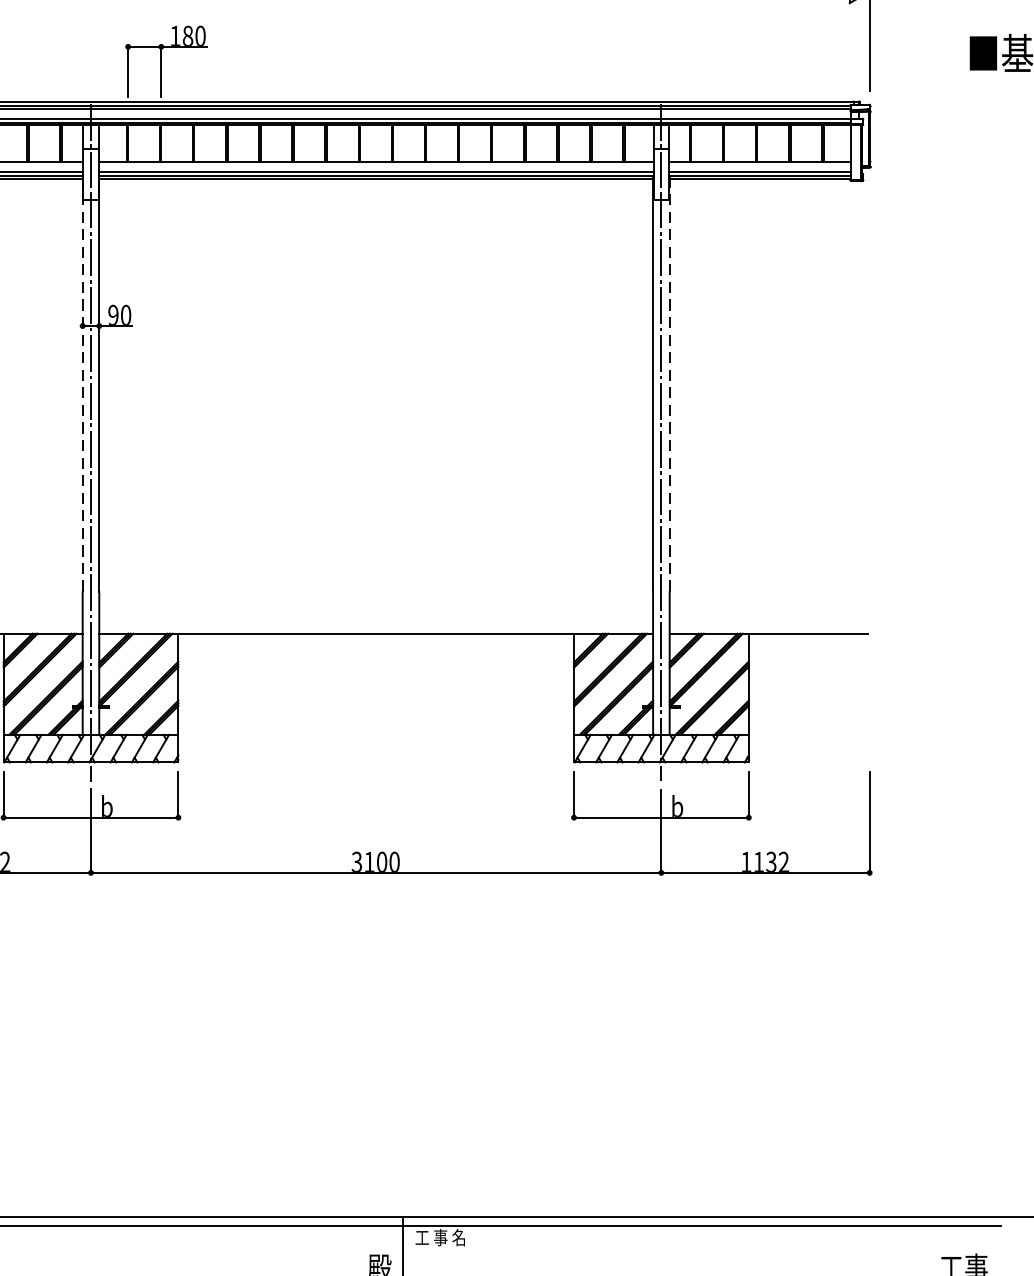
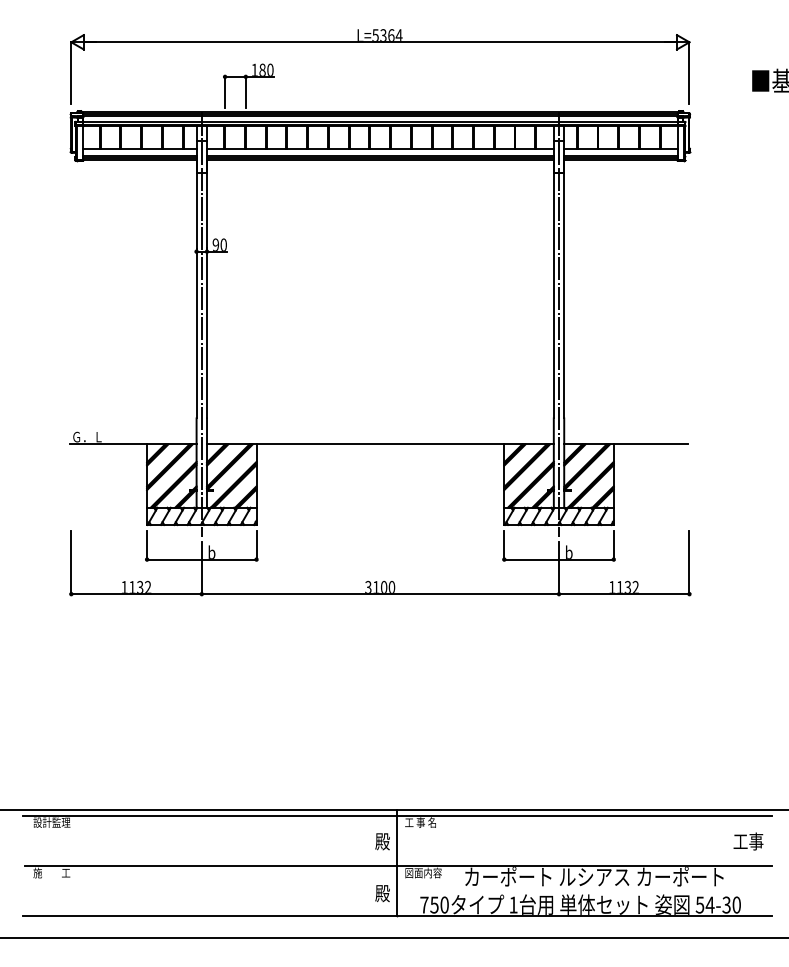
line: (82, 384) -> (196, 288), dashed -> solid
line: (670, 384) -> (564, 288), dashed -> solid

